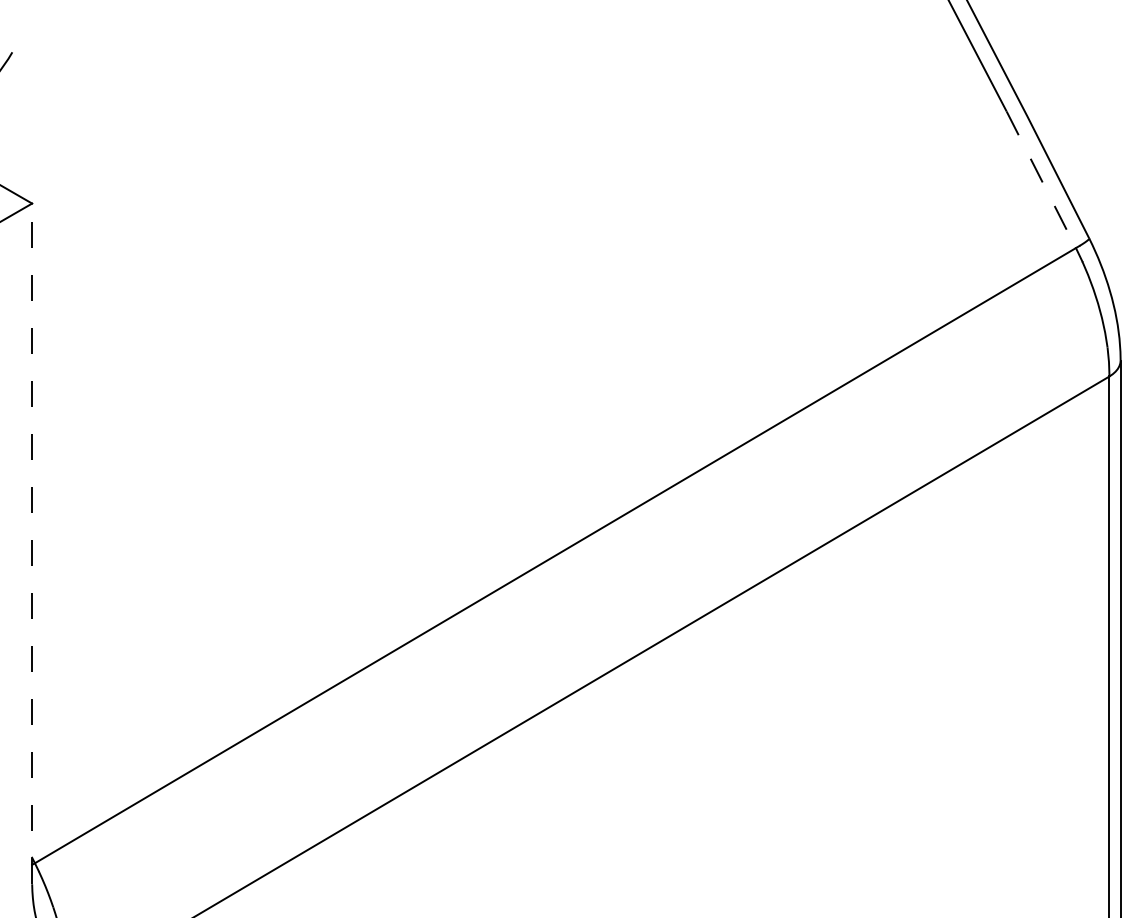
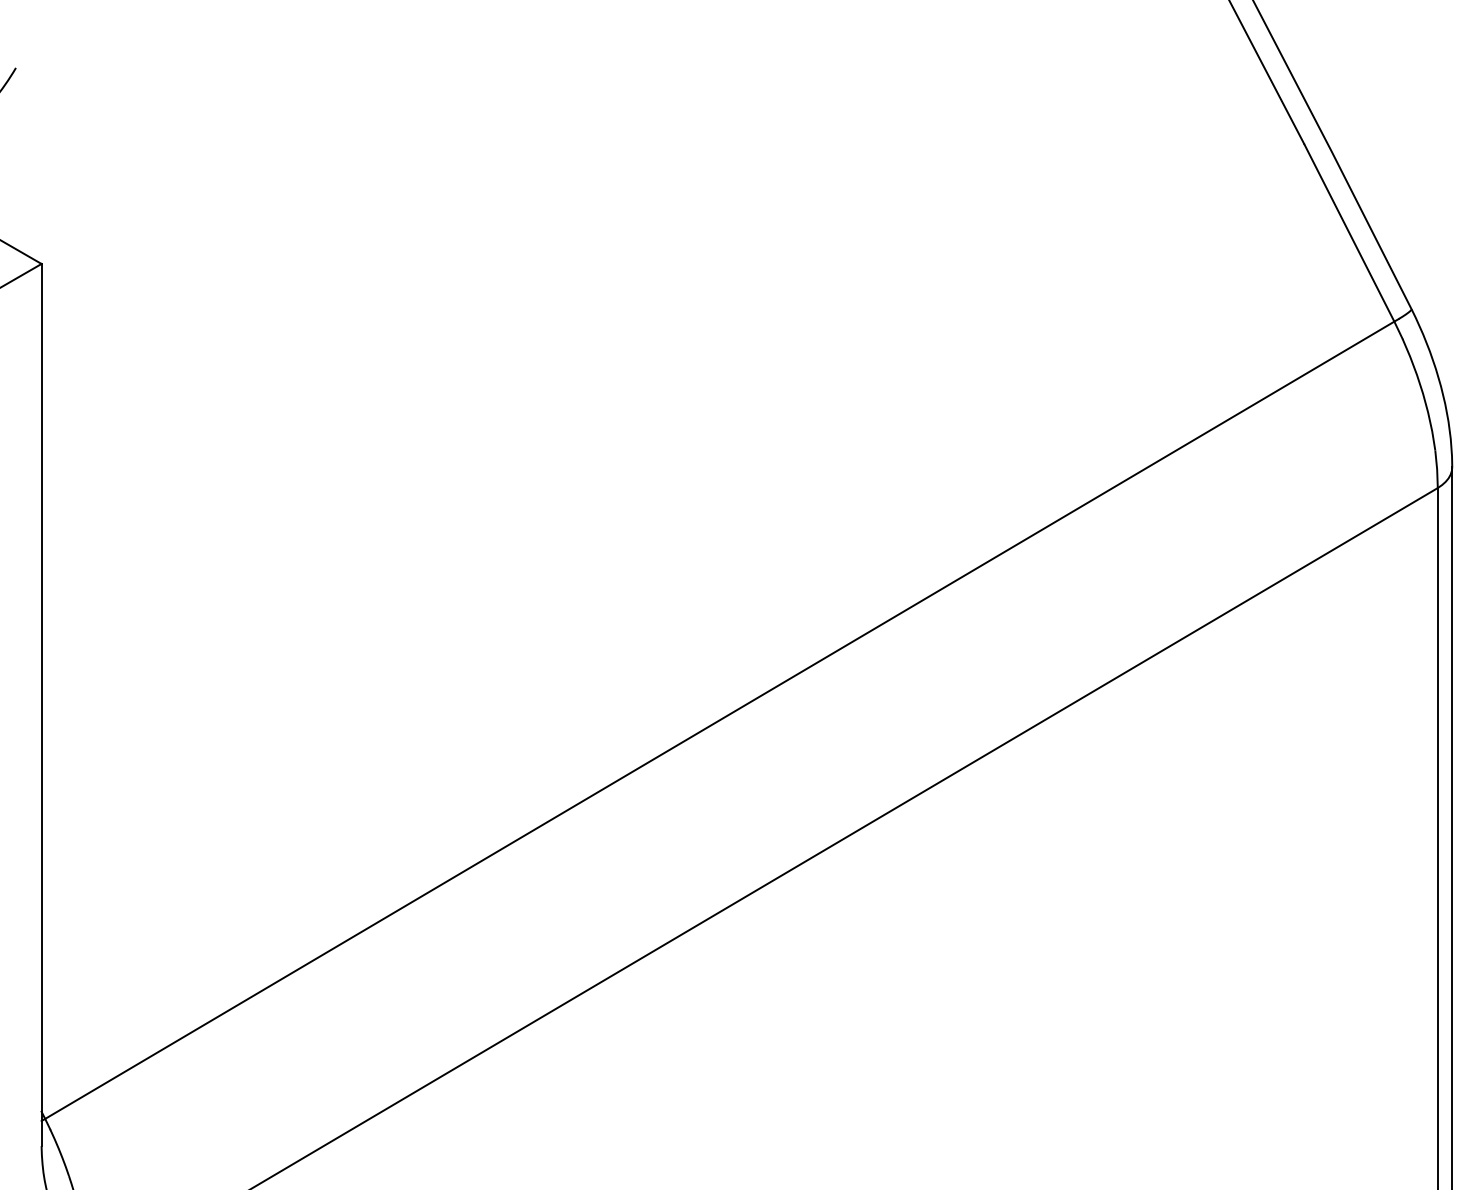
line: (1041, 179) -> (1349, 232), dashed -> solid
line: (32, 543) -> (42, 704), dashed -> solid

